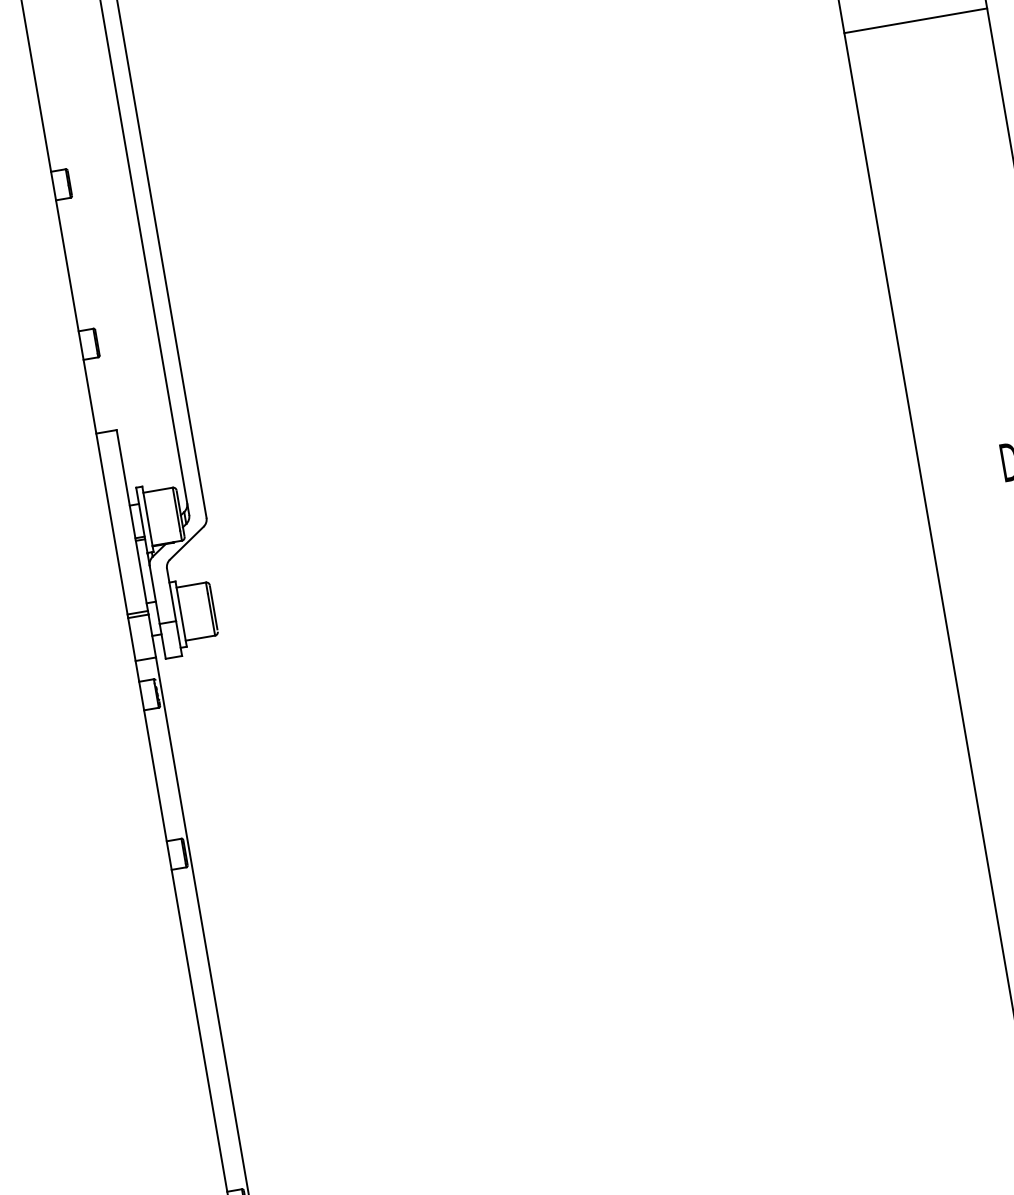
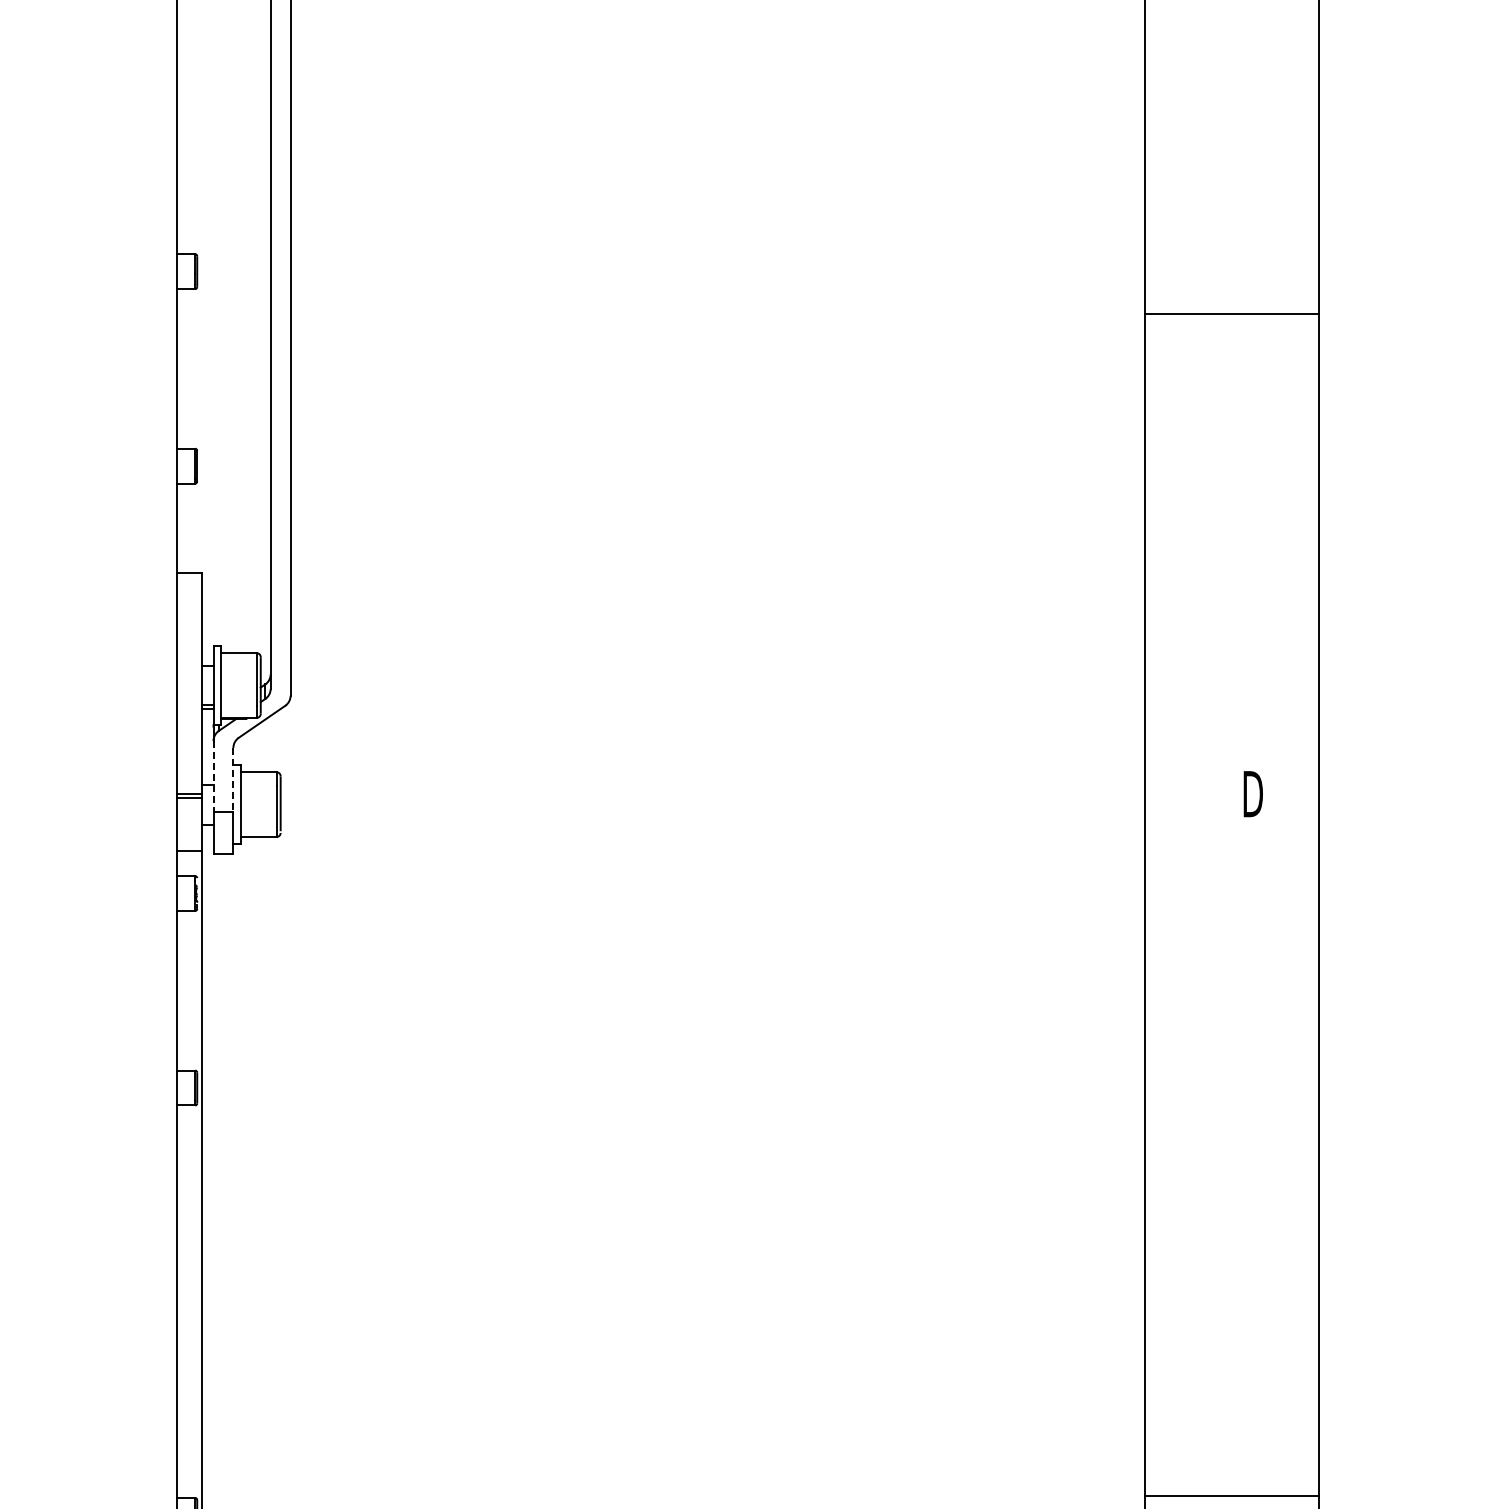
line: (915, 21) -> (1231, 314), moved
line: (154, 594) -> (213, 776), solid -> dashed
line: (171, 594) -> (233, 779), solid -> dashed

